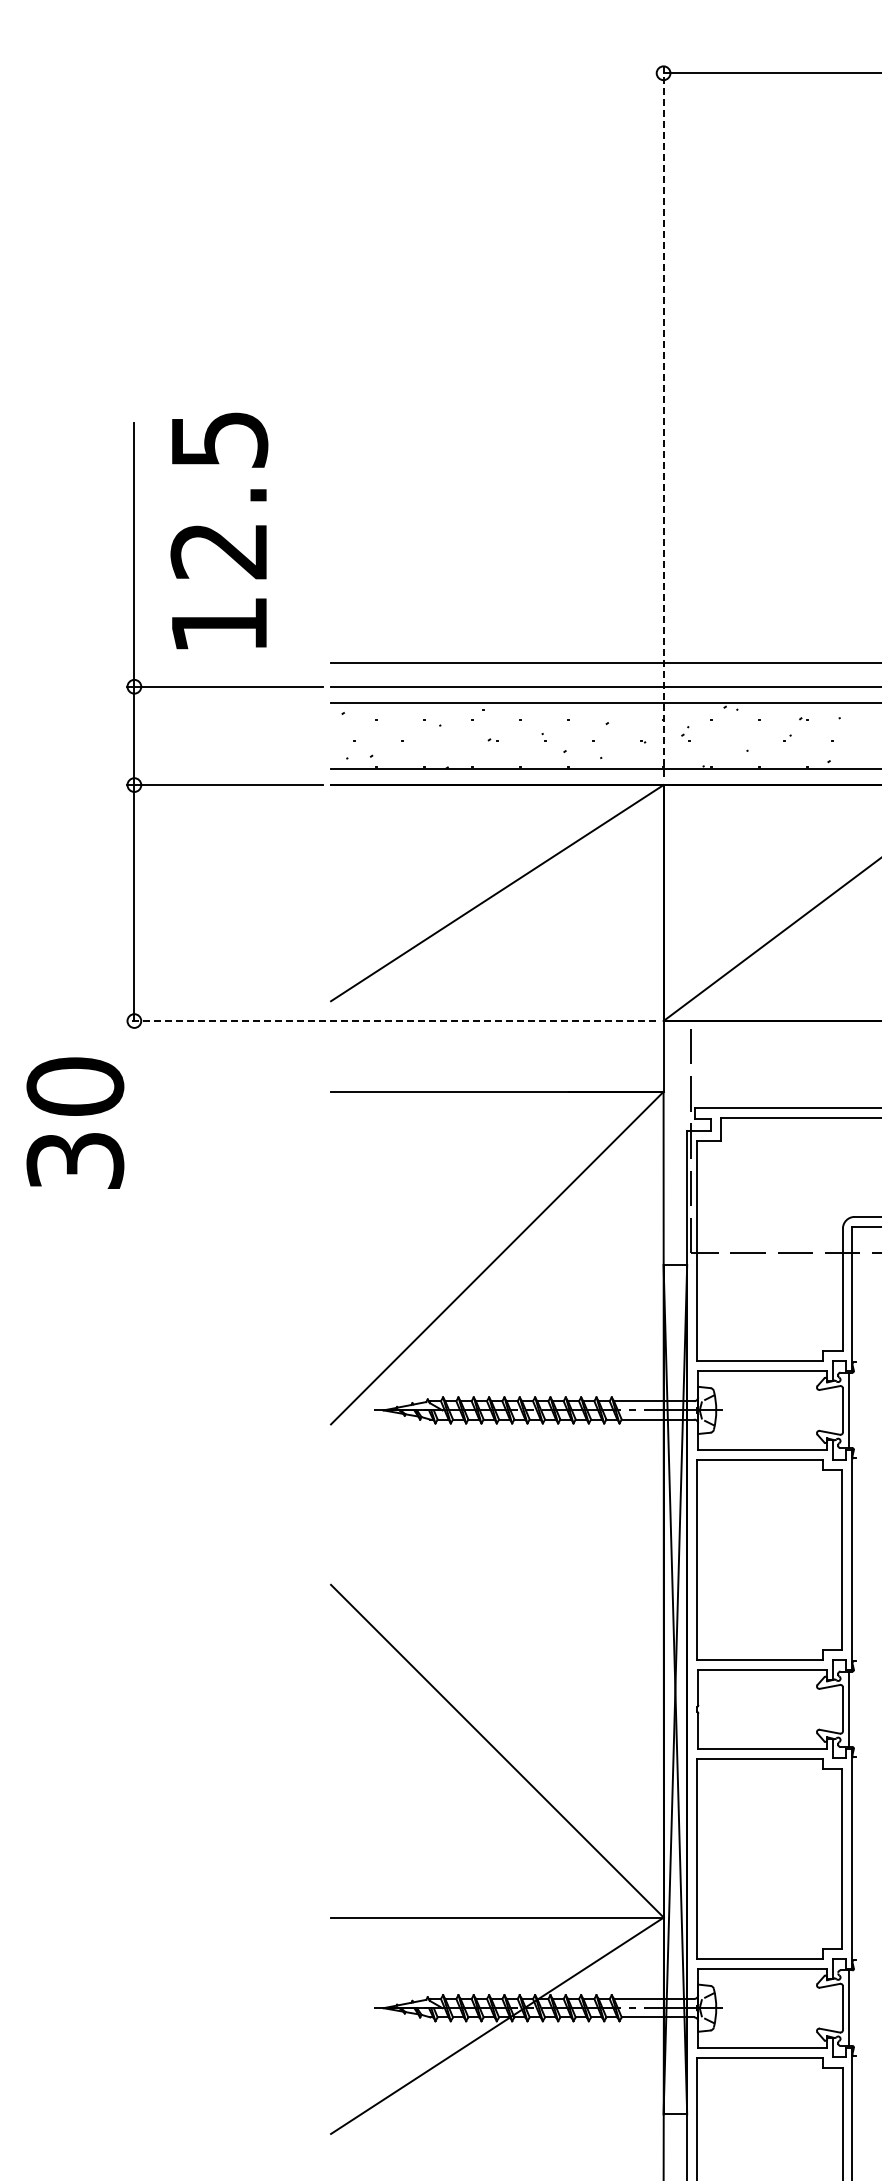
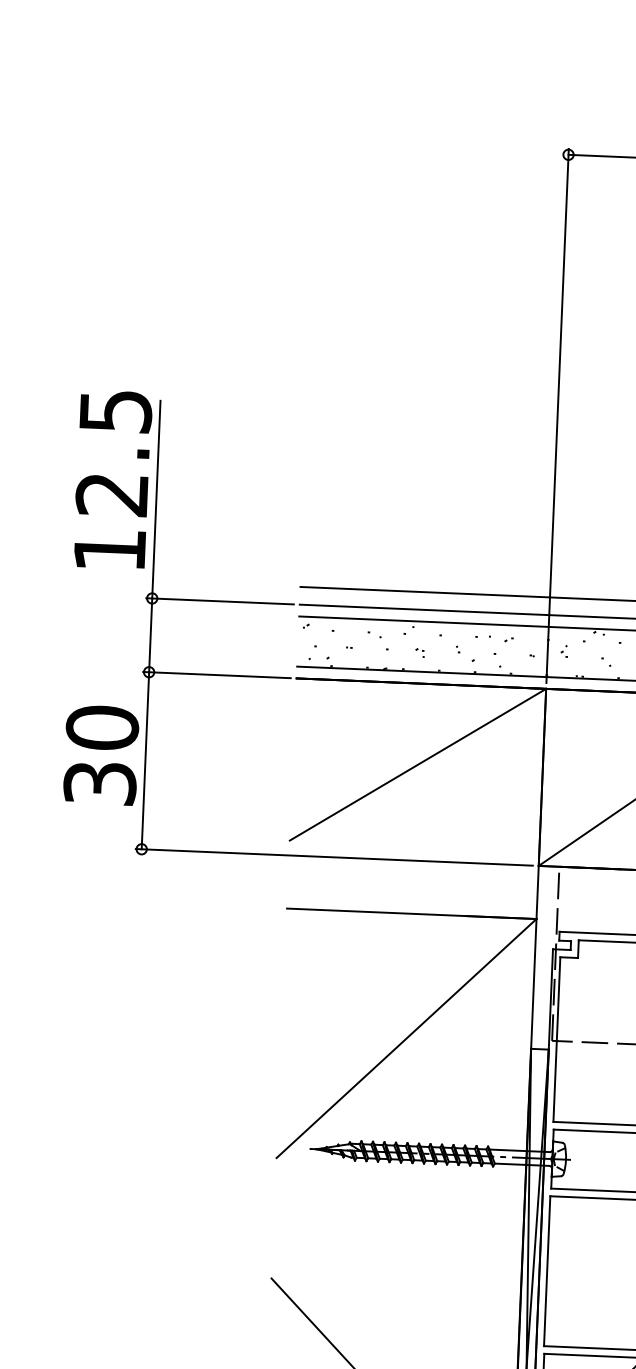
line: (663, 421) -> (557, 416), dashed -> solid
text: (219, 530) -> (112, 479), moved
line: (391, 1021) -> (334, 857), dashed -> solid
text: (75, 1122) -> (101, 754), moved

